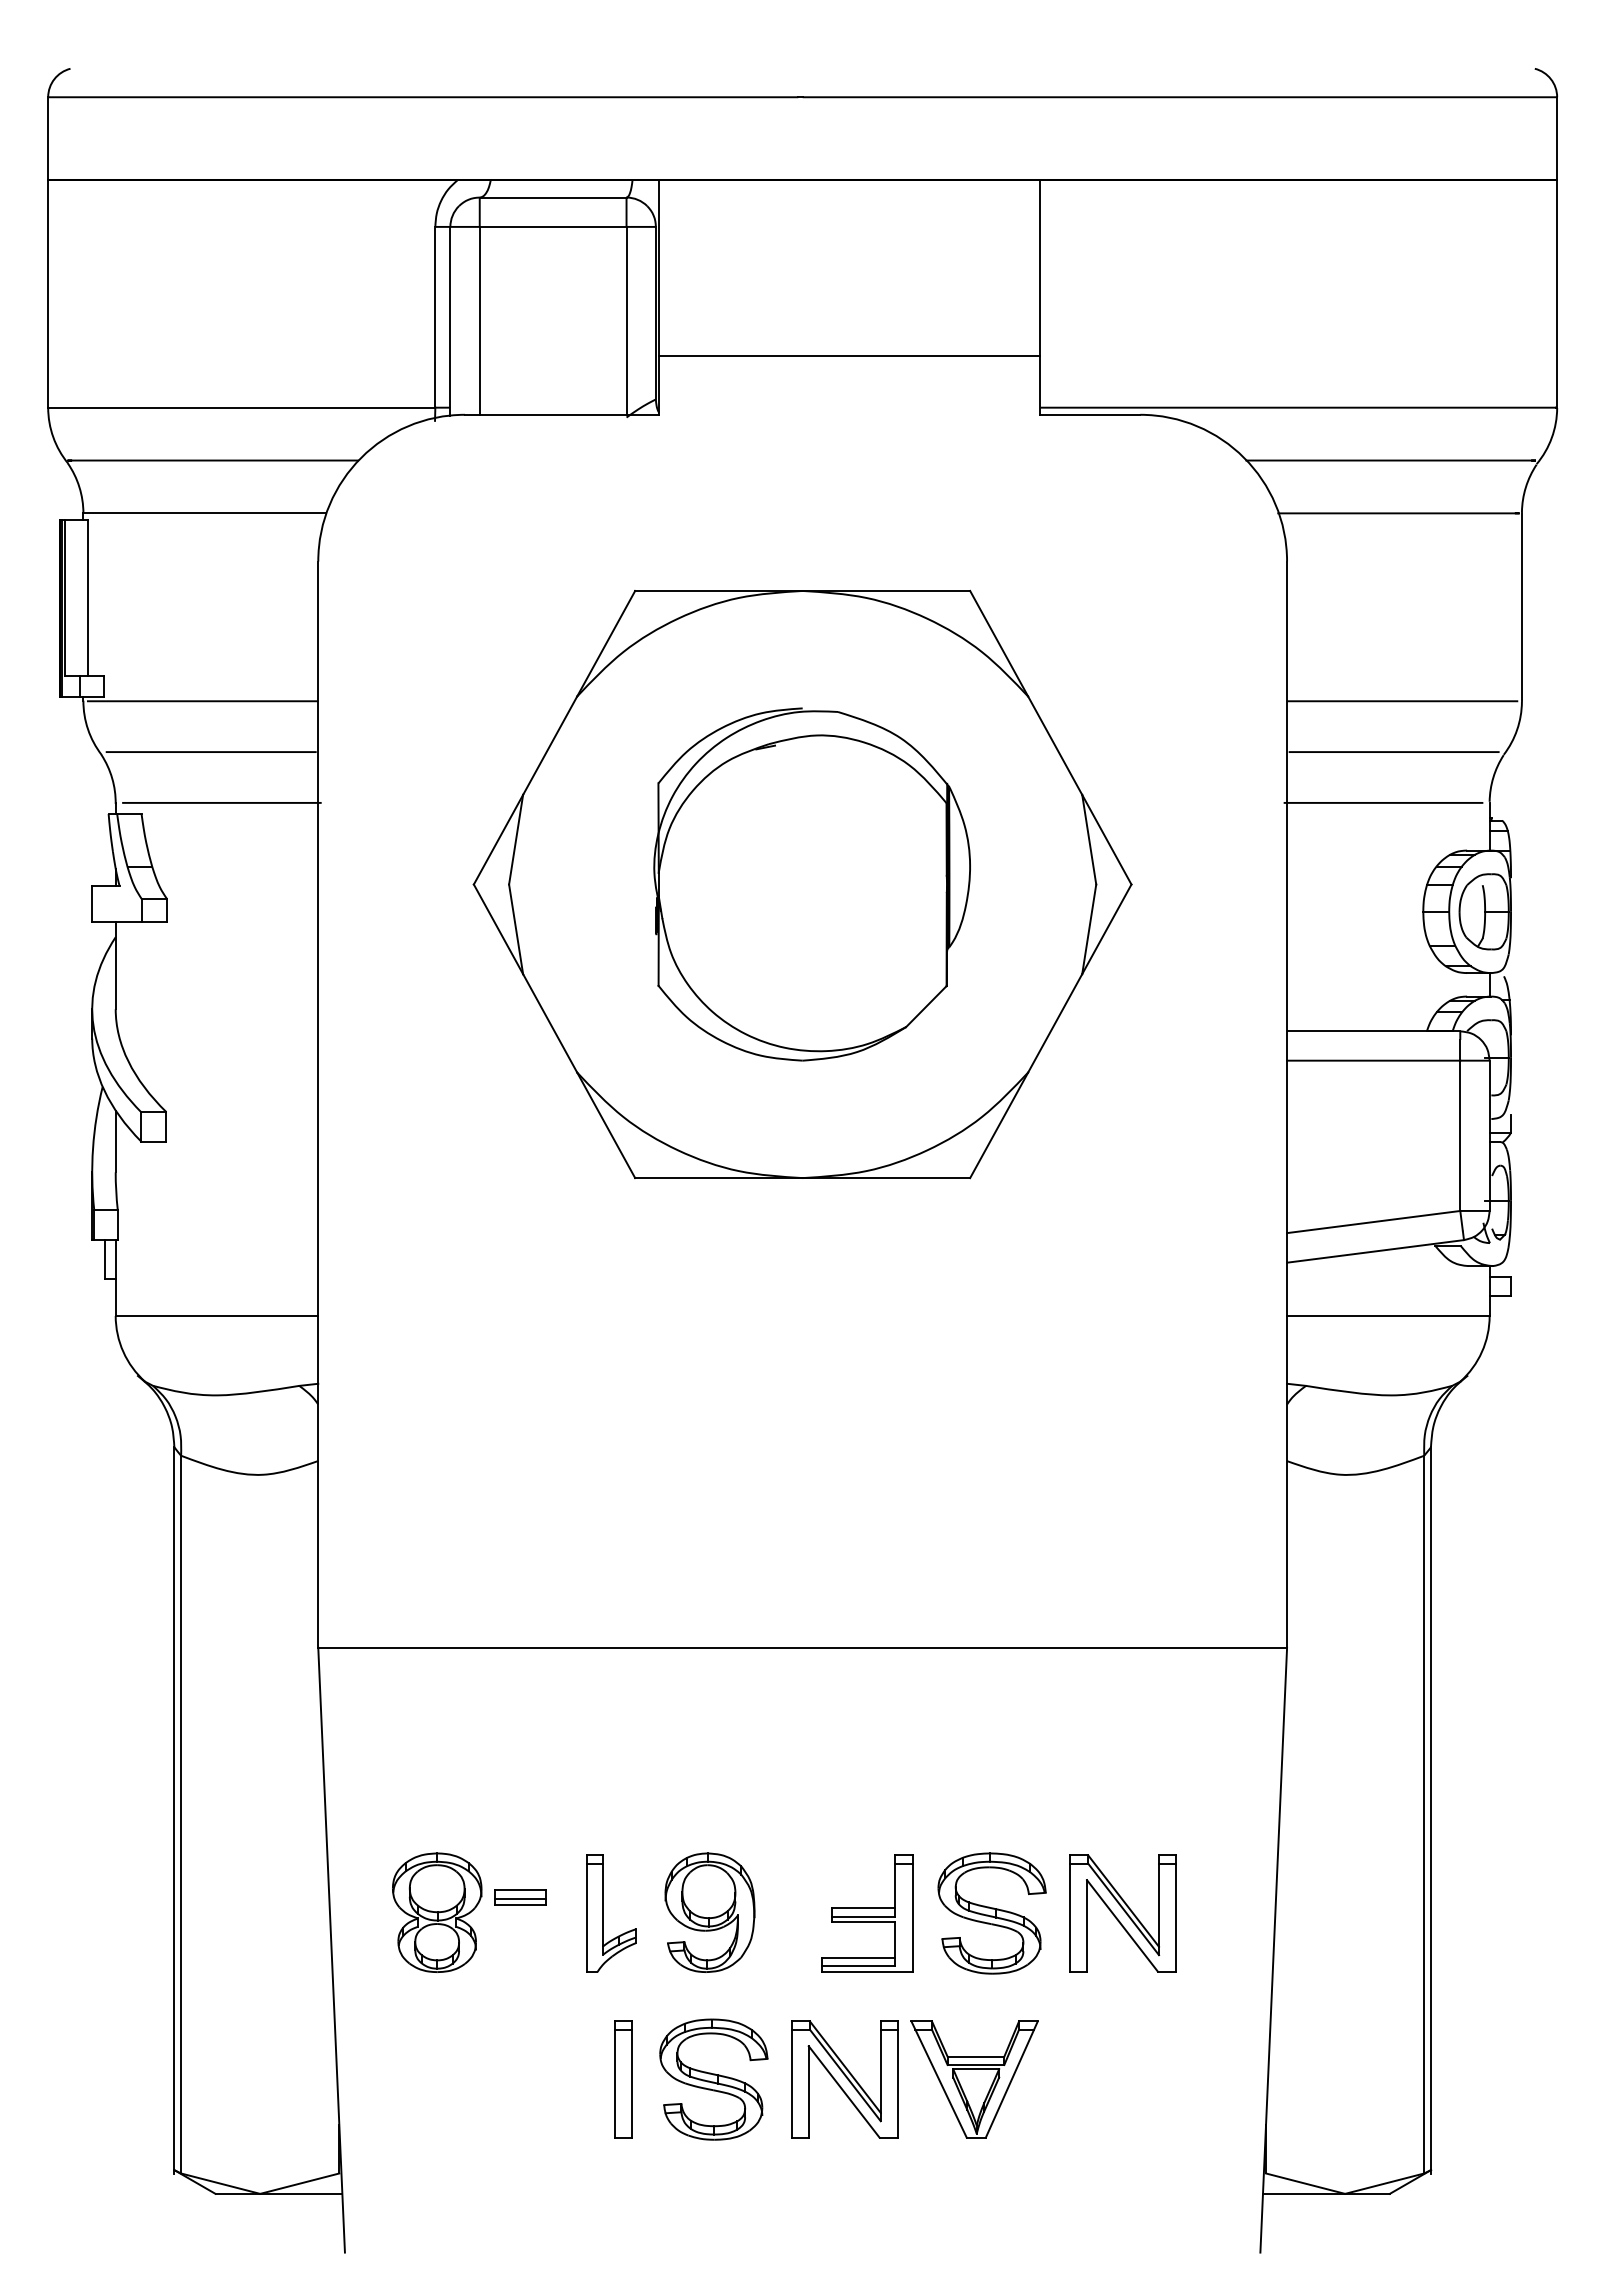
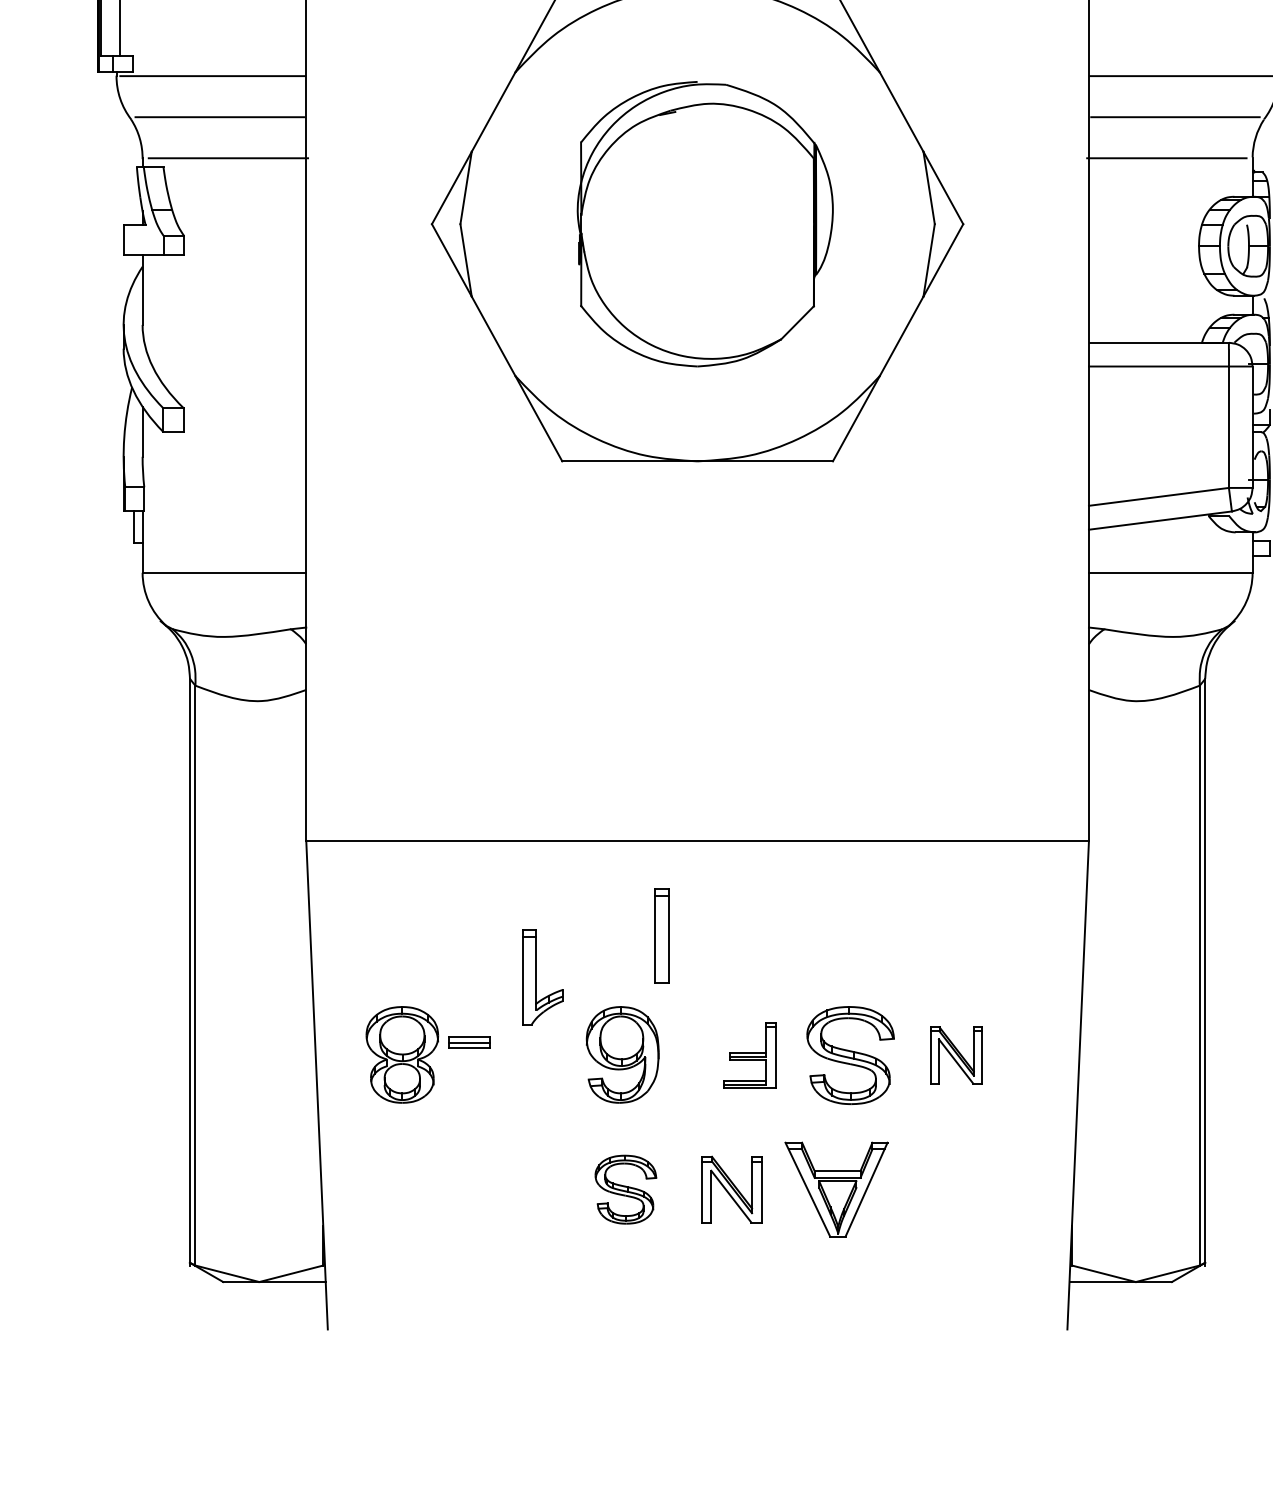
part: (603, 1913) -> (536, 977), moved
part: (867, 1913) -> (749, 1055), size x0.7
part: (1122, 1913) -> (956, 1055), size x0.6
part: (623, 2079) -> (661, 935), moved
part: (713, 2079) -> (625, 1189), size x0.7
part: (844, 2079) -> (731, 1189), size x0.7

